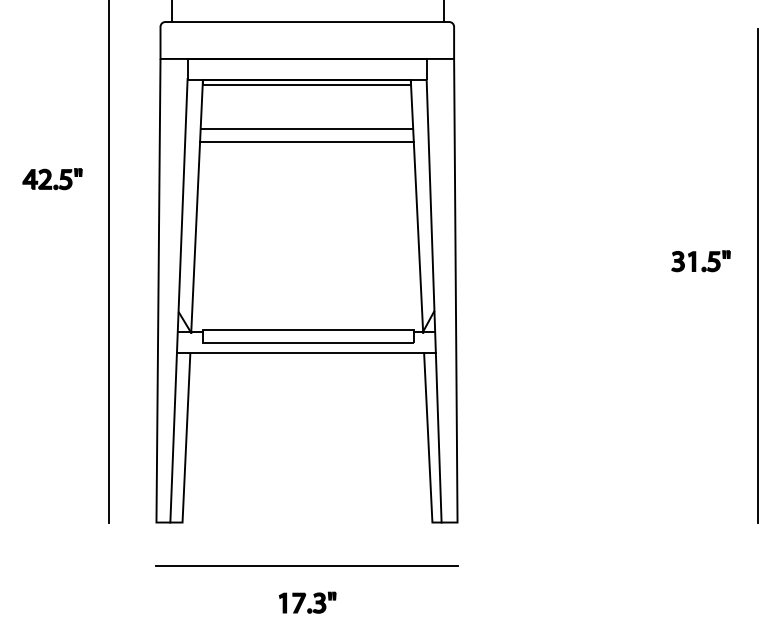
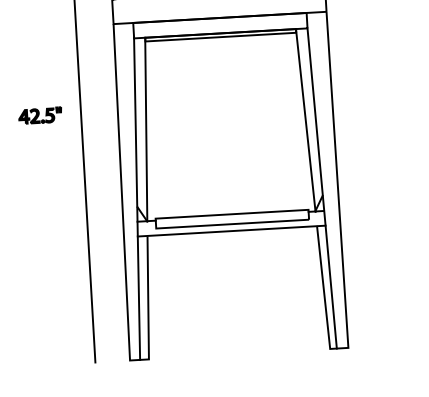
line: (306, 129) -> (222, 69), removed
line: (306, 142) -> (222, 78), removed
line: (306, 566) -> (240, 386), removed

